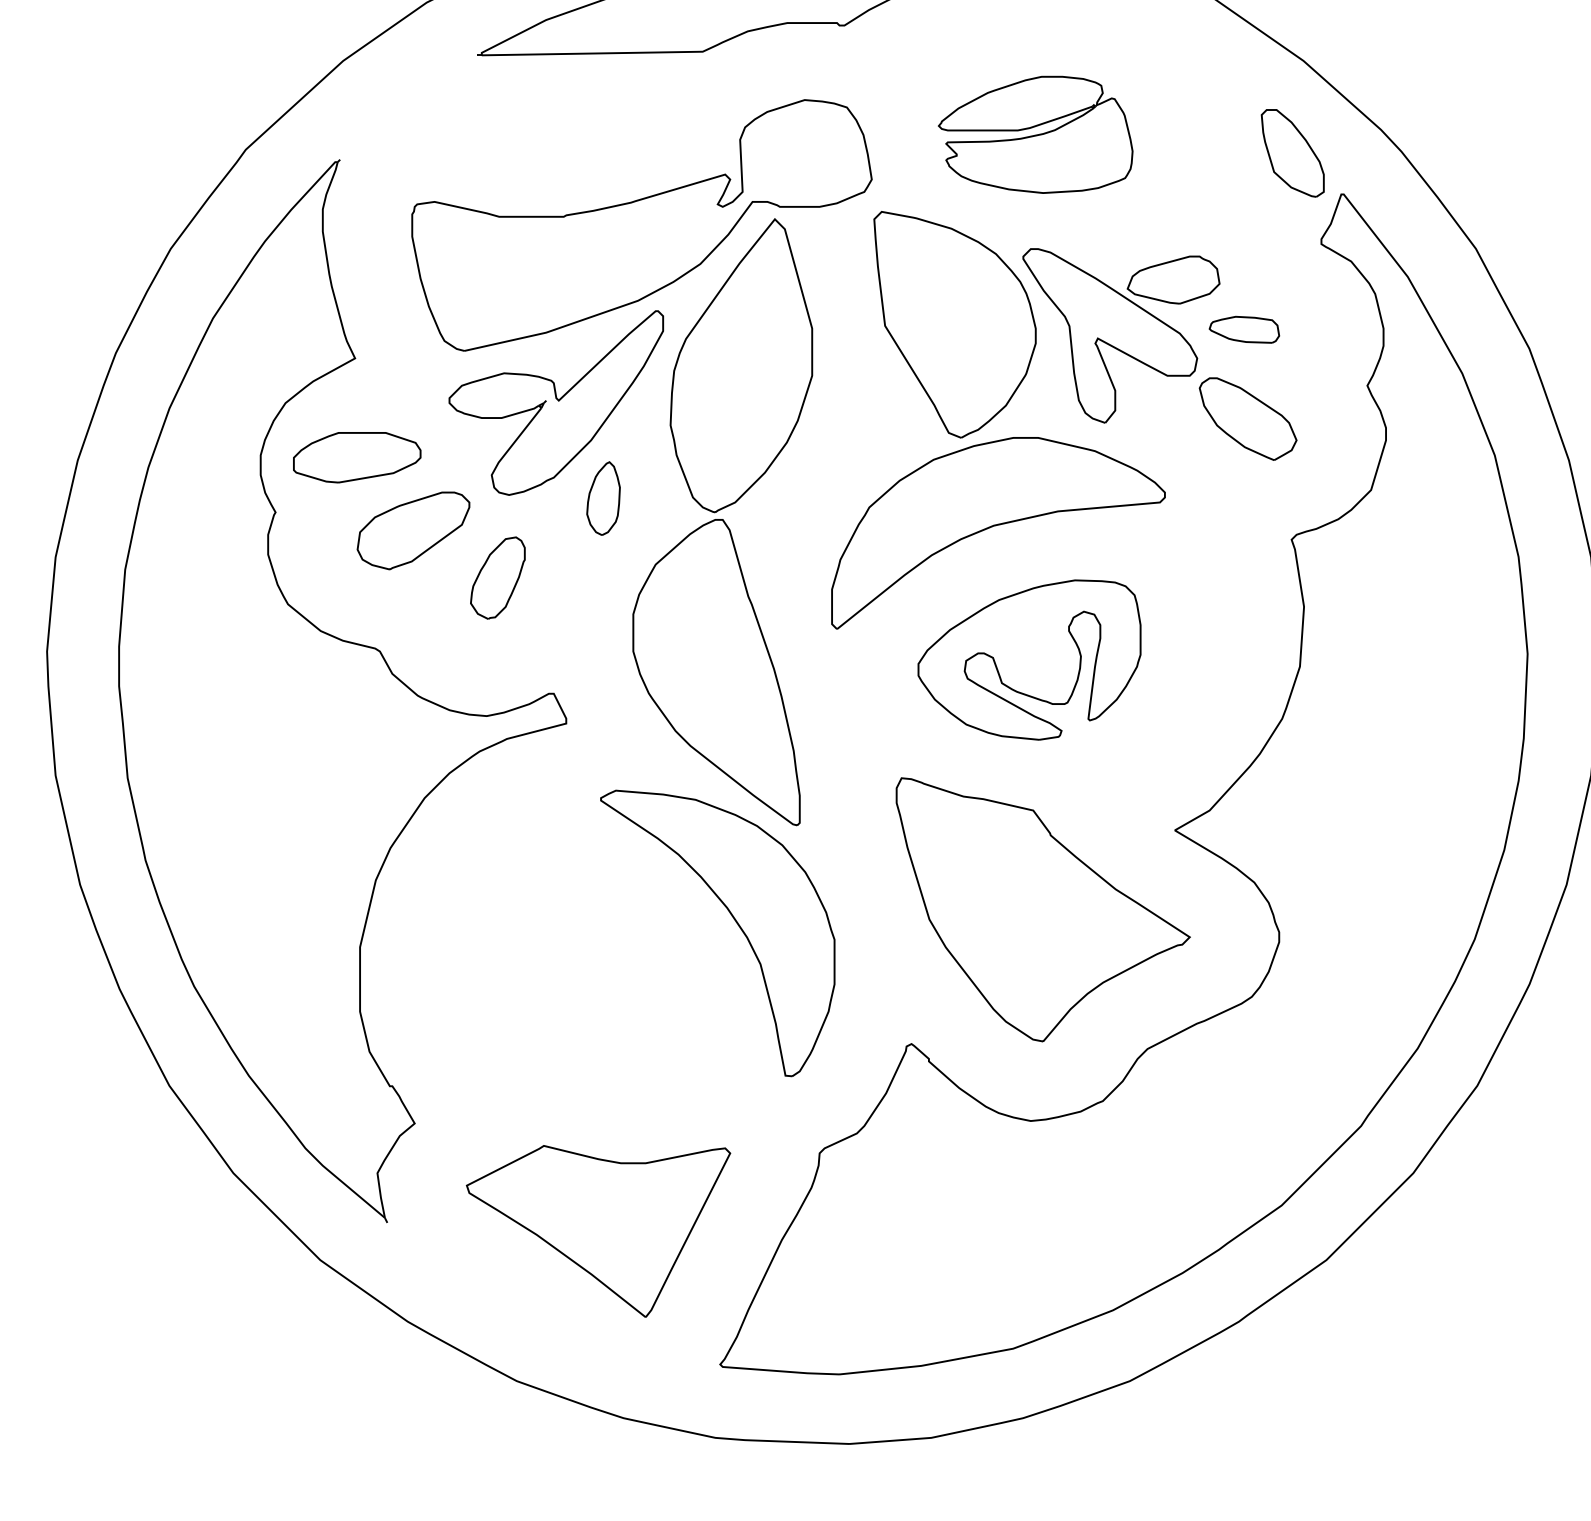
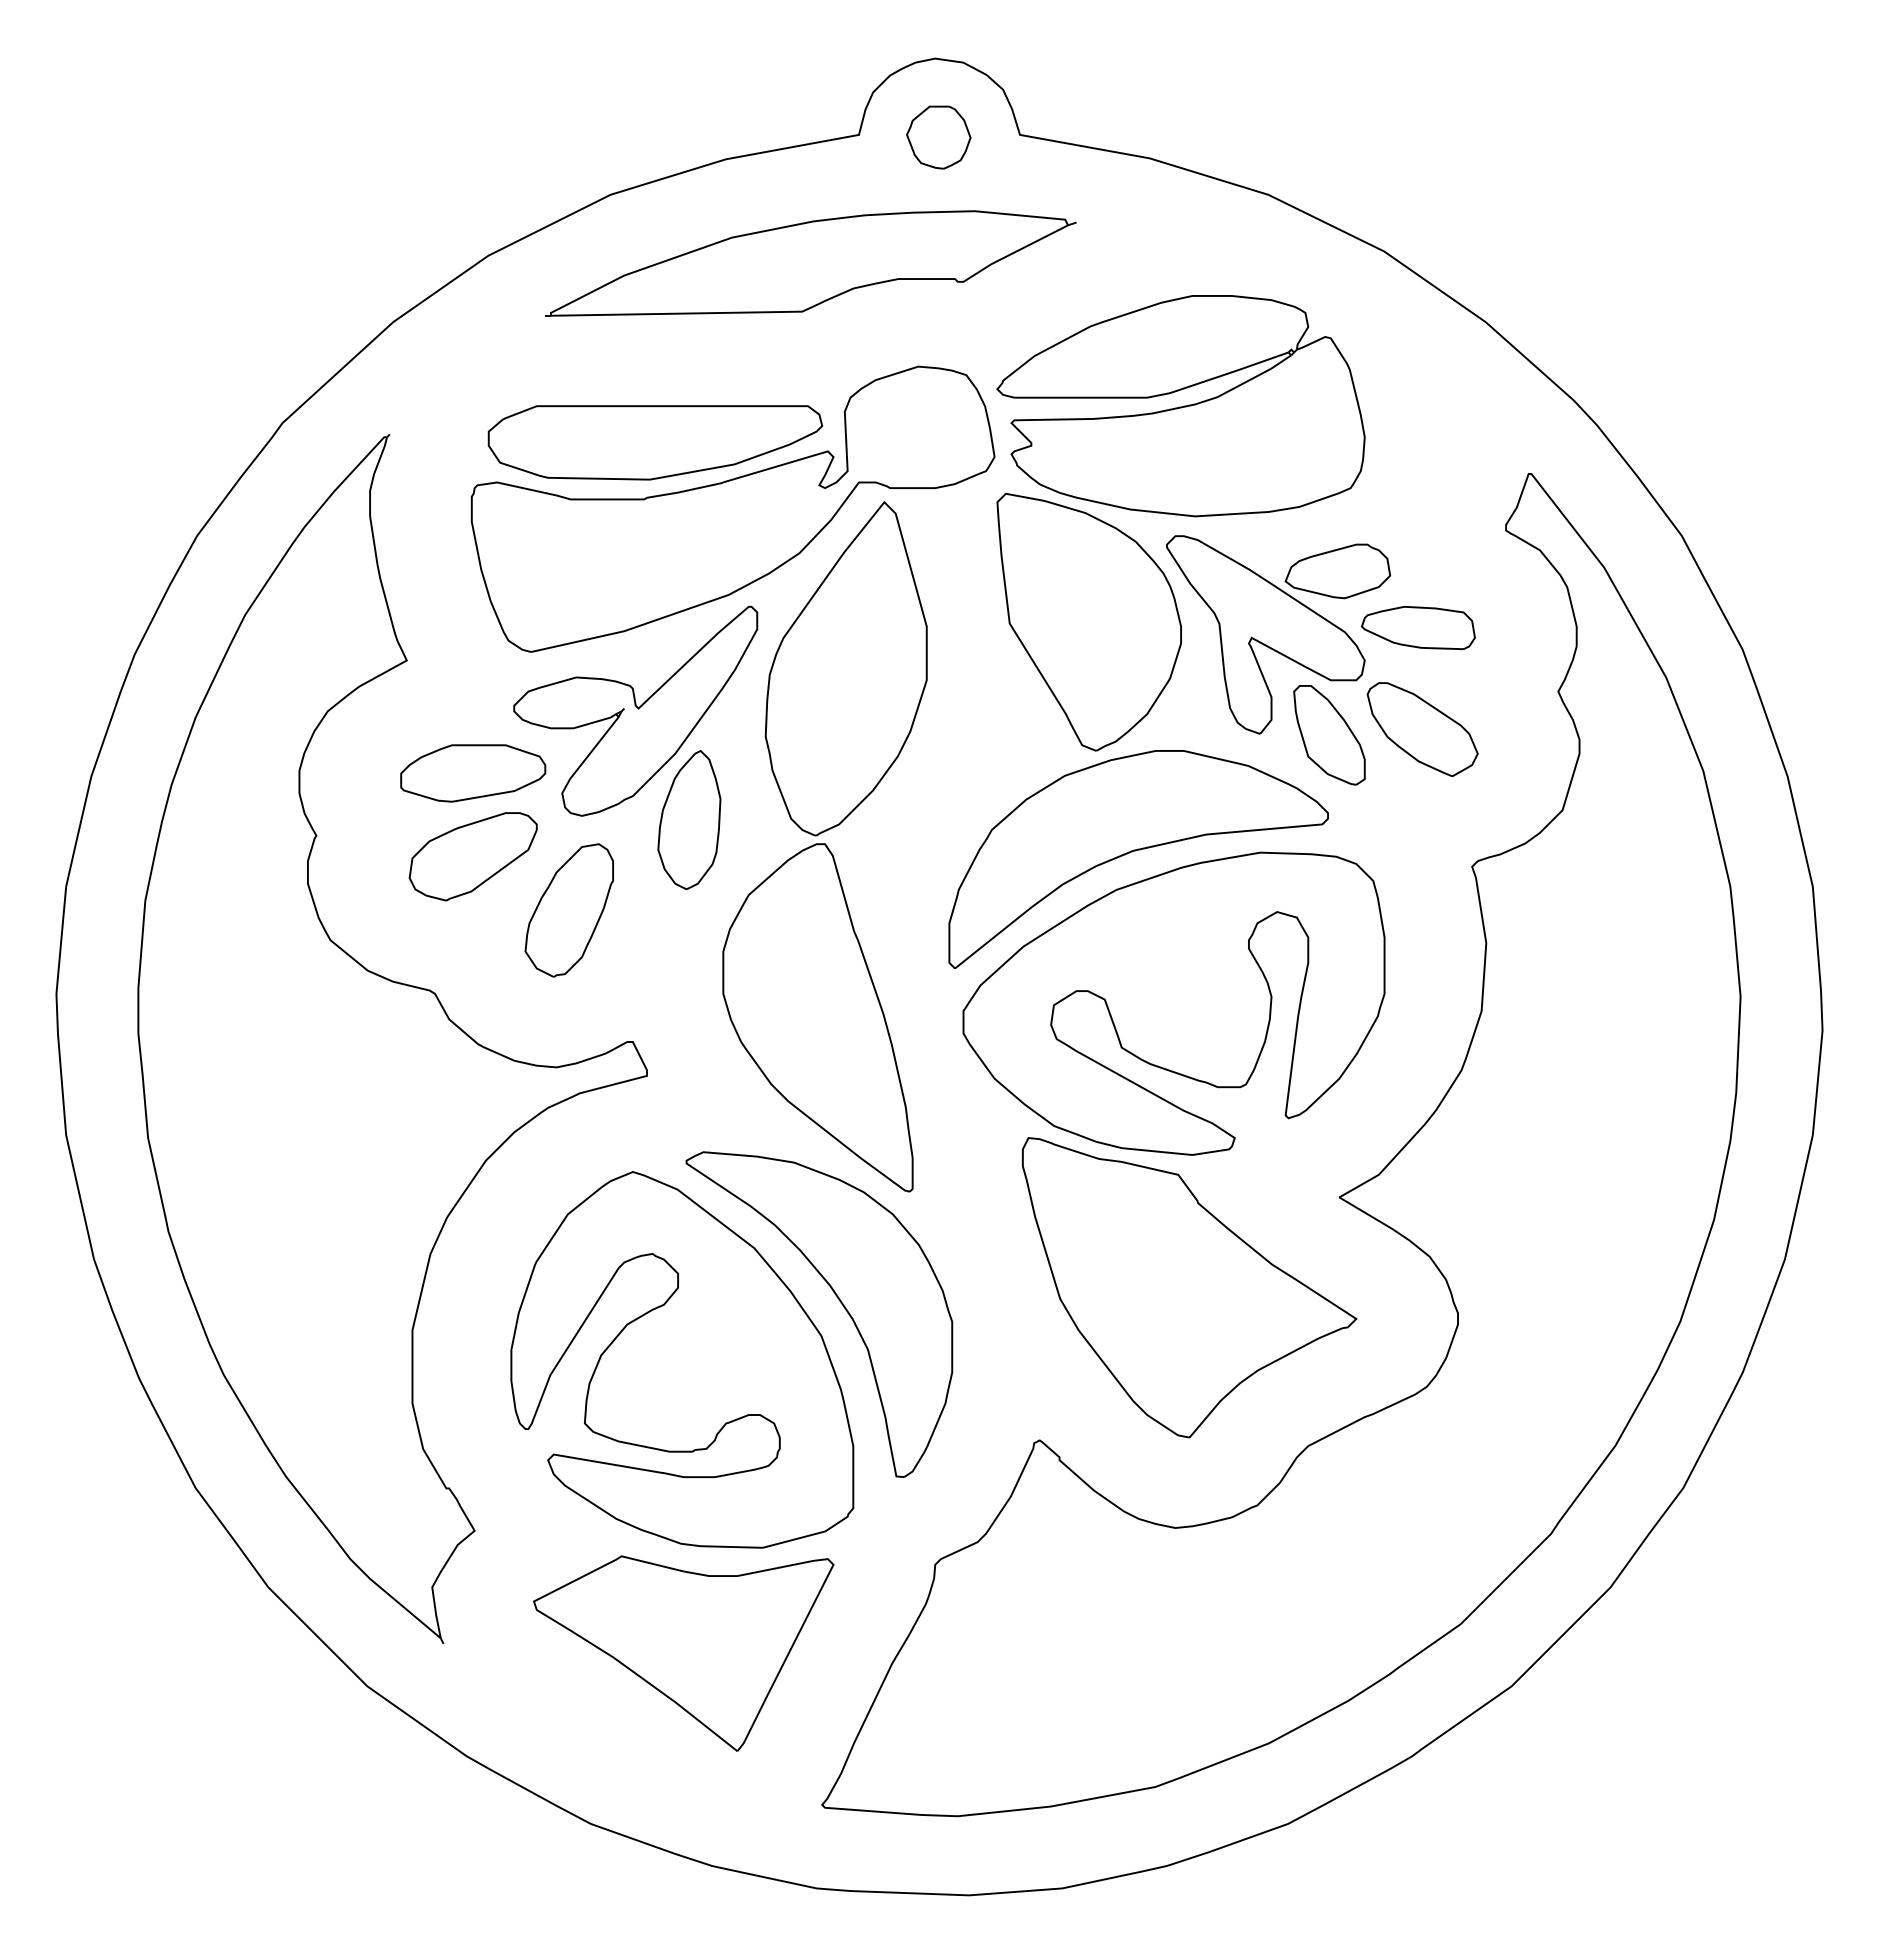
part: (1035, 135) -> (1180, 406), size x1.67
part: (1292, 153) -> (1329, 735), moved
part: (572, 166) -> (654, 442), added
part: (1244, 329) -> (1418, 627), size x1.43
part: (357, 457) -> (473, 773), moved
part: (603, 498) -> (689, 819), size x1.67
part: (497, 578) -> (568, 910), size x1.43
part: (1029, 659) -> (1173, 1003), size x1.67
part: (597, 972) -> (682, 1359), added

